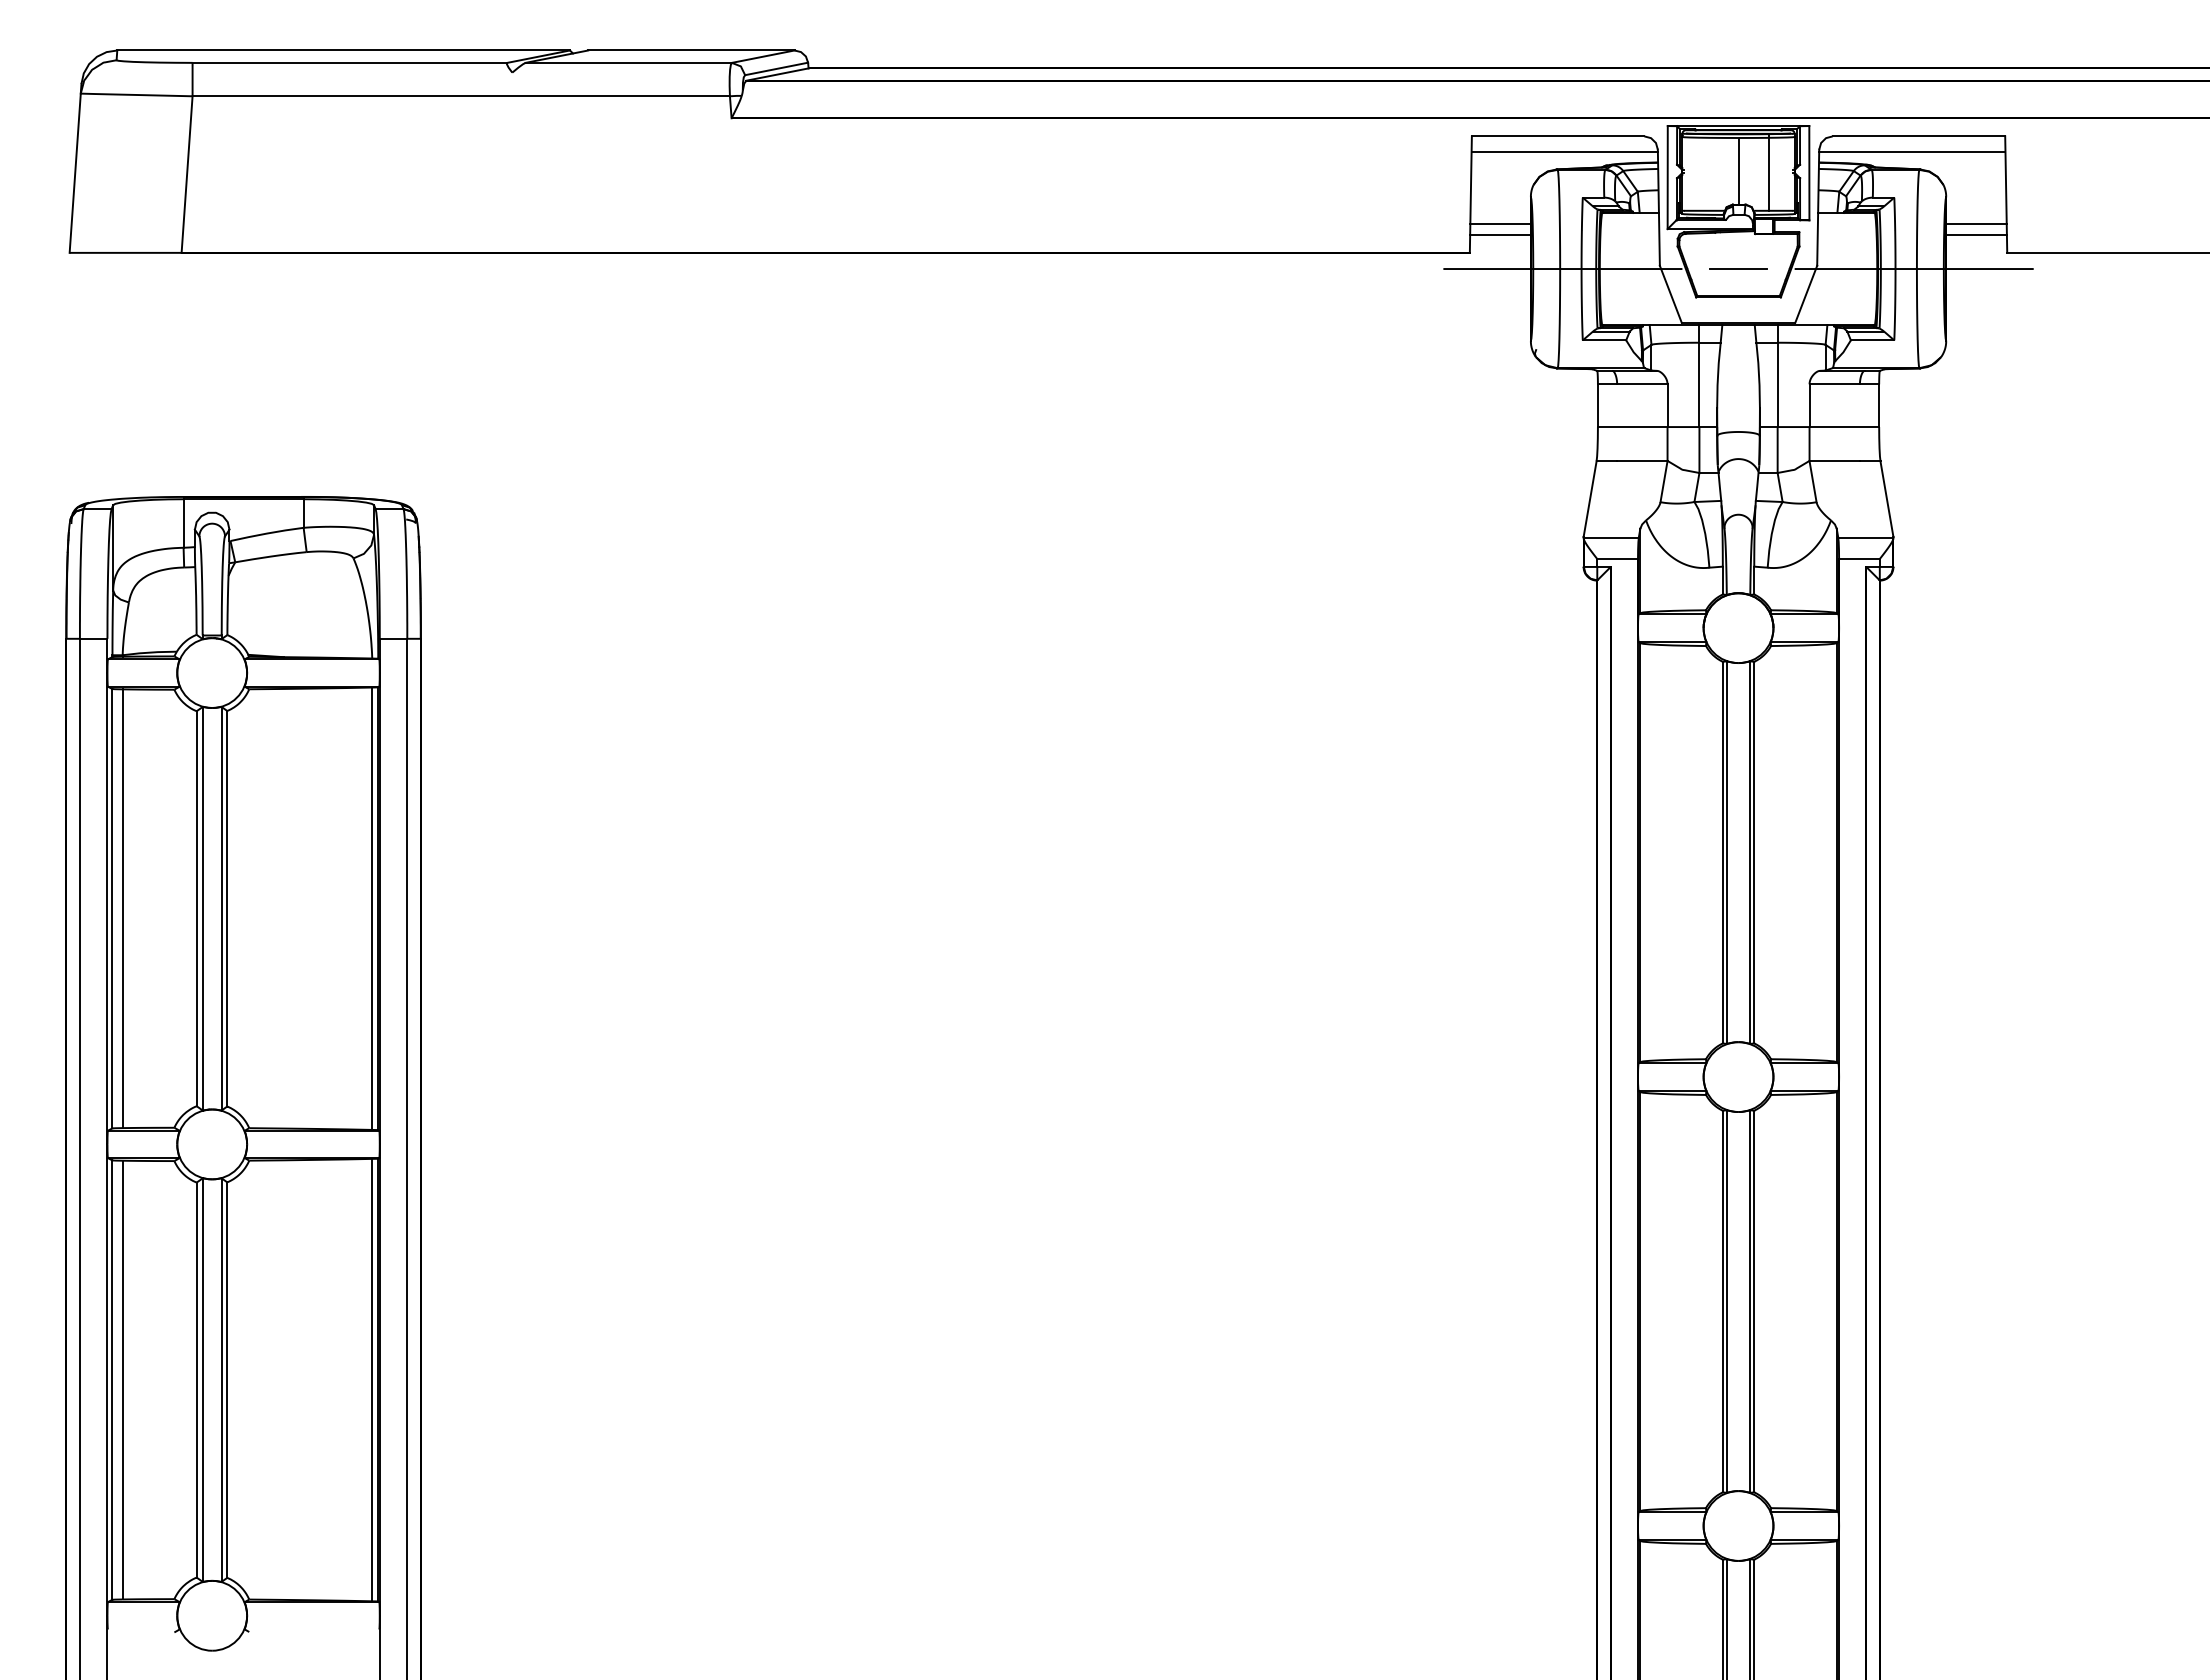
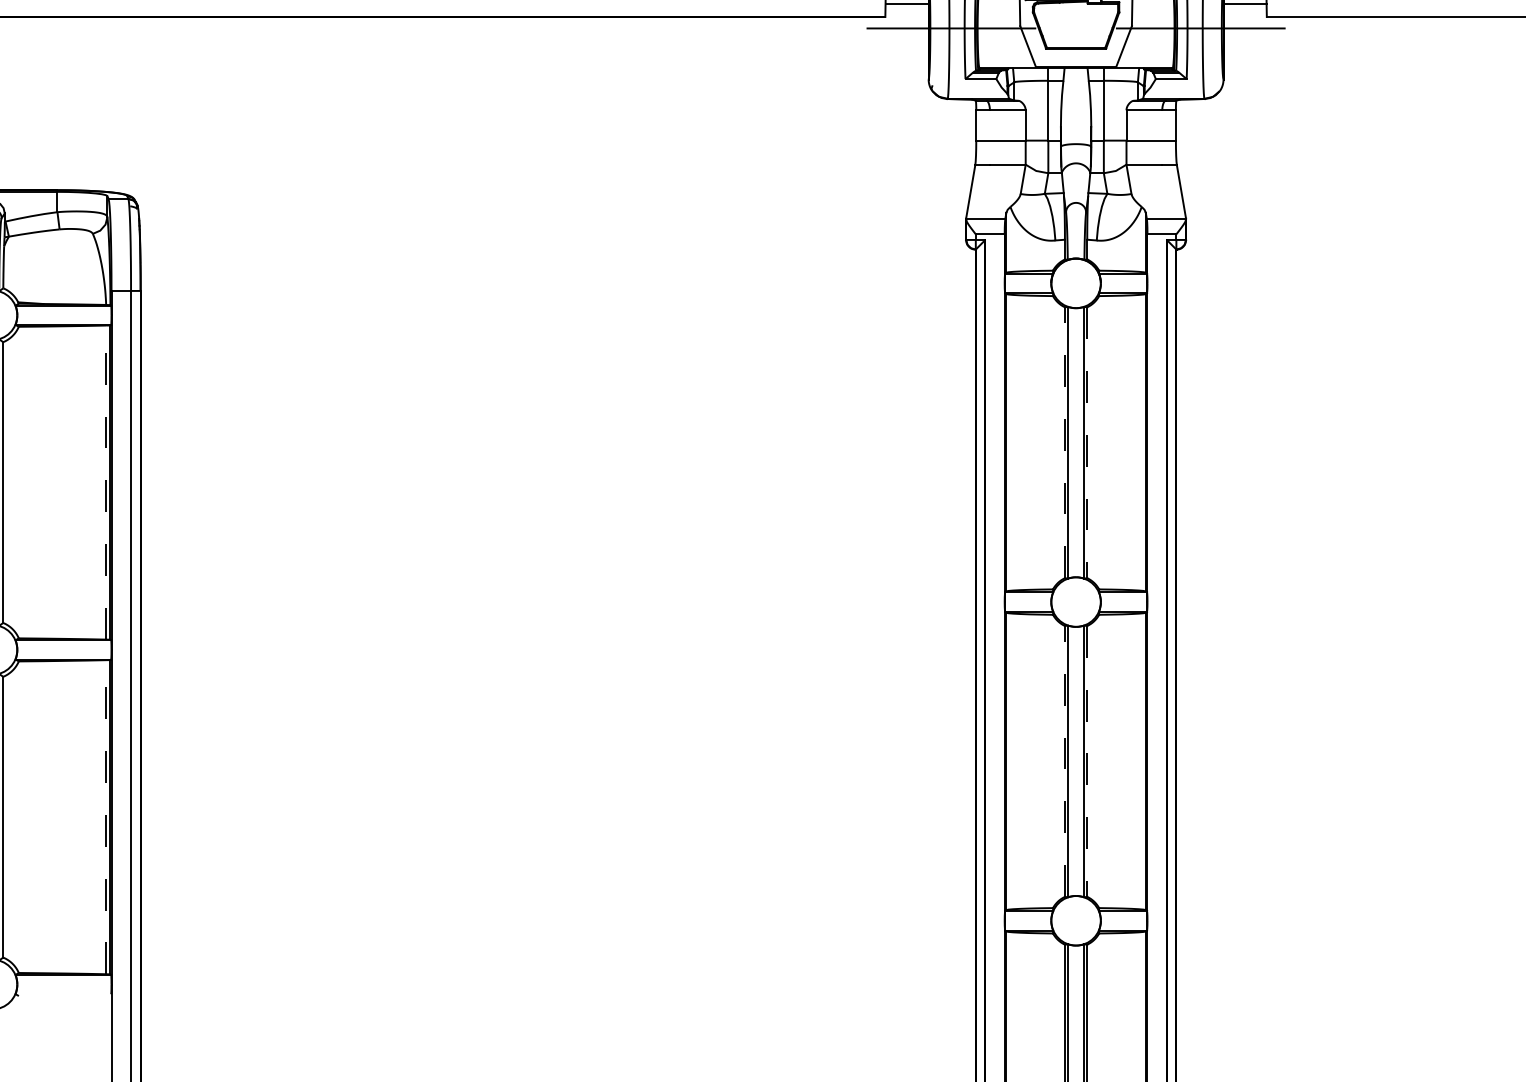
line: (1738, 268) -> (1076, 28), removed
line: (1722, 852) -> (1064, 442), solid -> dashed
line: (1754, 852) -> (1087, 442), solid -> dashed
line: (372, 908) -> (106, 482), solid -> dashed
line: (1722, 1301) -> (1064, 761), solid -> dashed
line: (1754, 1301) -> (1087, 761), solid -> dashed
line: (372, 1379) -> (106, 816), solid -> dashed

